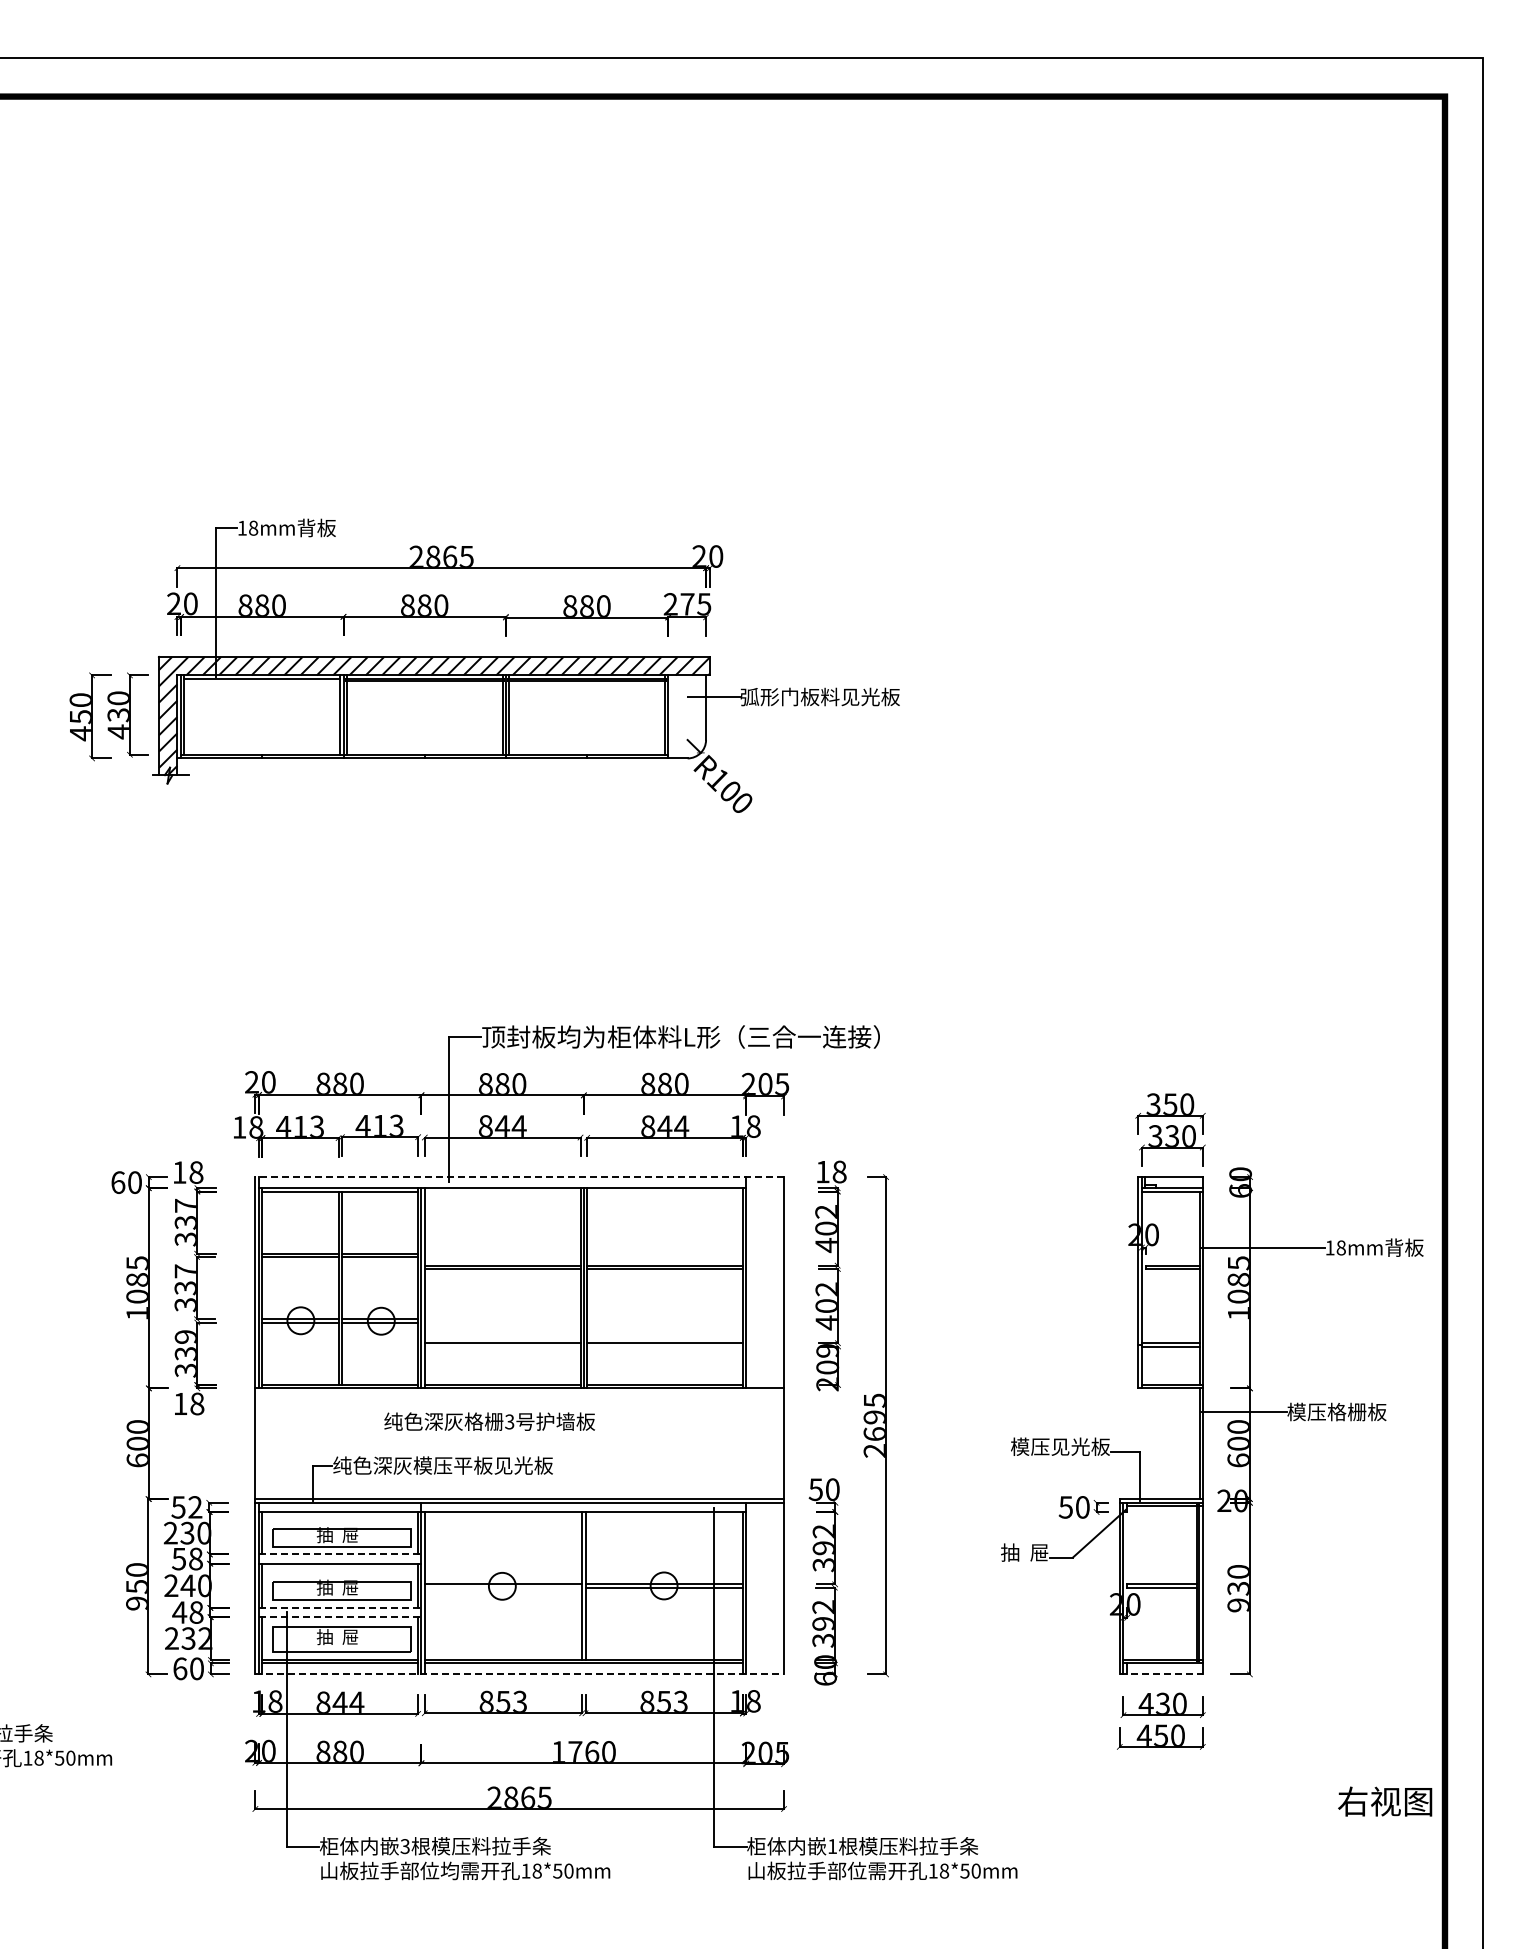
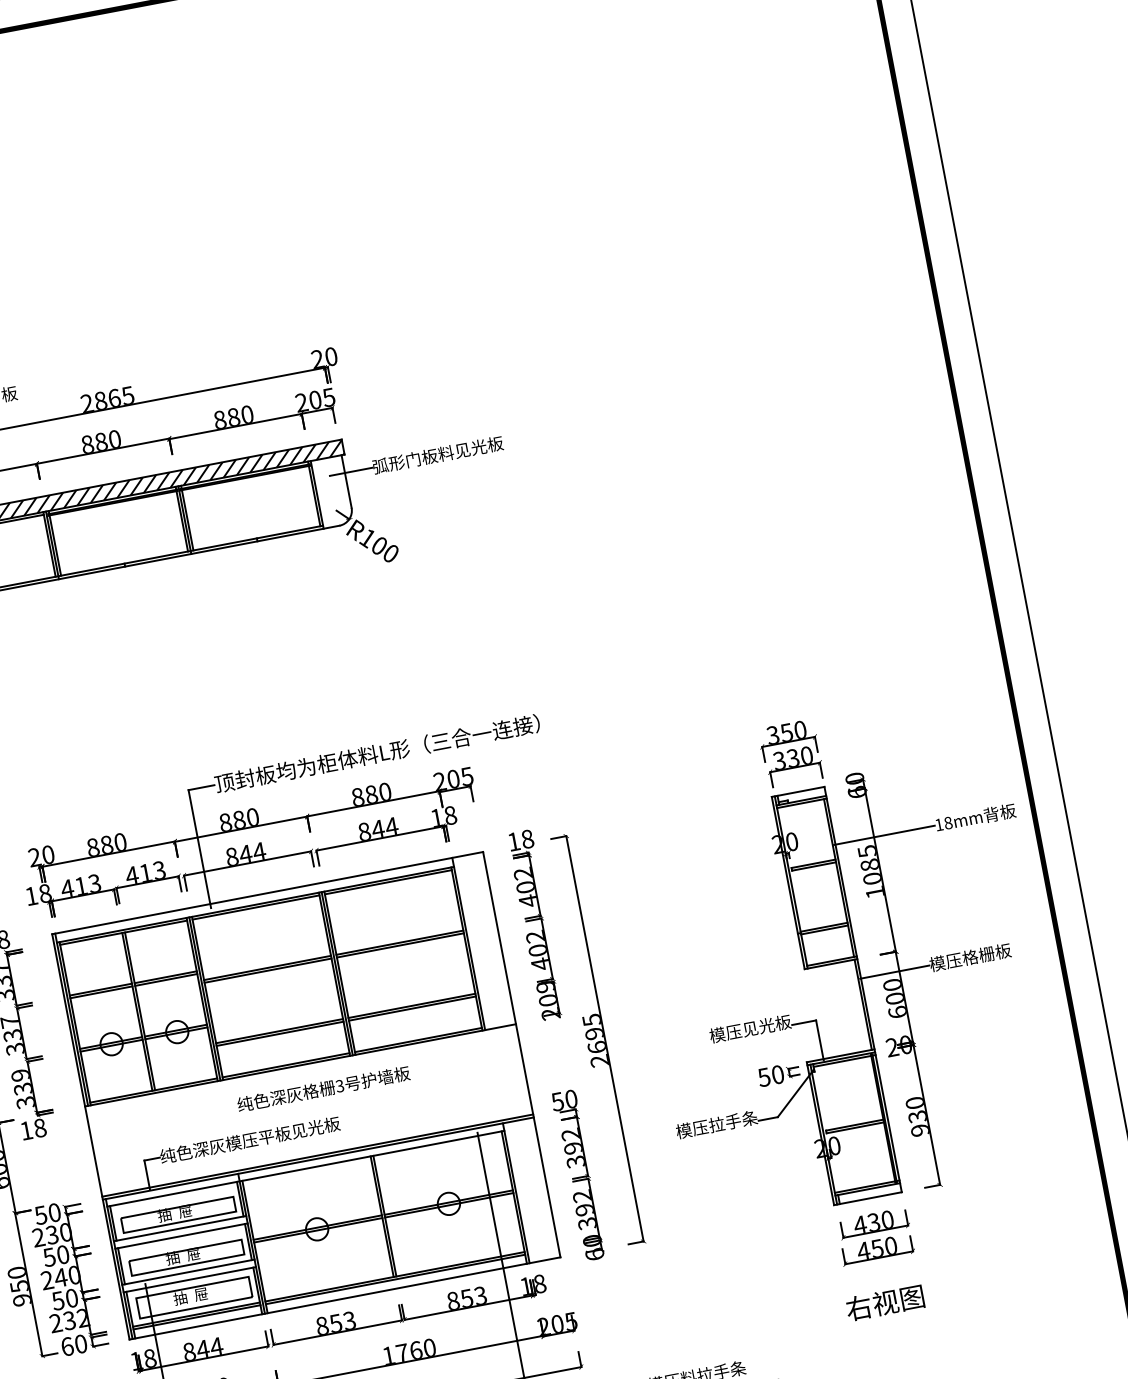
text: (687, 604) -> (315, 400), 275 -> 205
line: (519, 1177) -> (267, 893), dashed -> solid
line: (502, 1191) -> (255, 907), added
line: (664, 1191) -> (387, 882), added
line: (502, 1346) -> (279, 1033), added
line: (664, 1346) -> (412, 1008), added
text: (489, 1421) -> (323, 1088), moved
text: (195, 1507) -> (54, 1212), 52 -> 50
text: (998, 1552) -> (716, 1124), 抽  屉 -> 模压拉手条
line: (340, 1554) -> (180, 1228), dashed -> solid
text: (195, 1559) -> (62, 1255), 58 -> 50
line: (503, 1587) -> (318, 1230), added
line: (340, 1607) -> (188, 1271), dashed -> solid
text: (187, 1612) -> (64, 1299), 48 -> 50
line: (340, 1617) -> (190, 1279), dashed -> solid
line: (520, 1674) -> (345, 1298), dashed -> solid
line: (1161, 1674) -> (868, 1198), dashed -> solid
text: (1385, 1801) -> (885, 1302), moved

